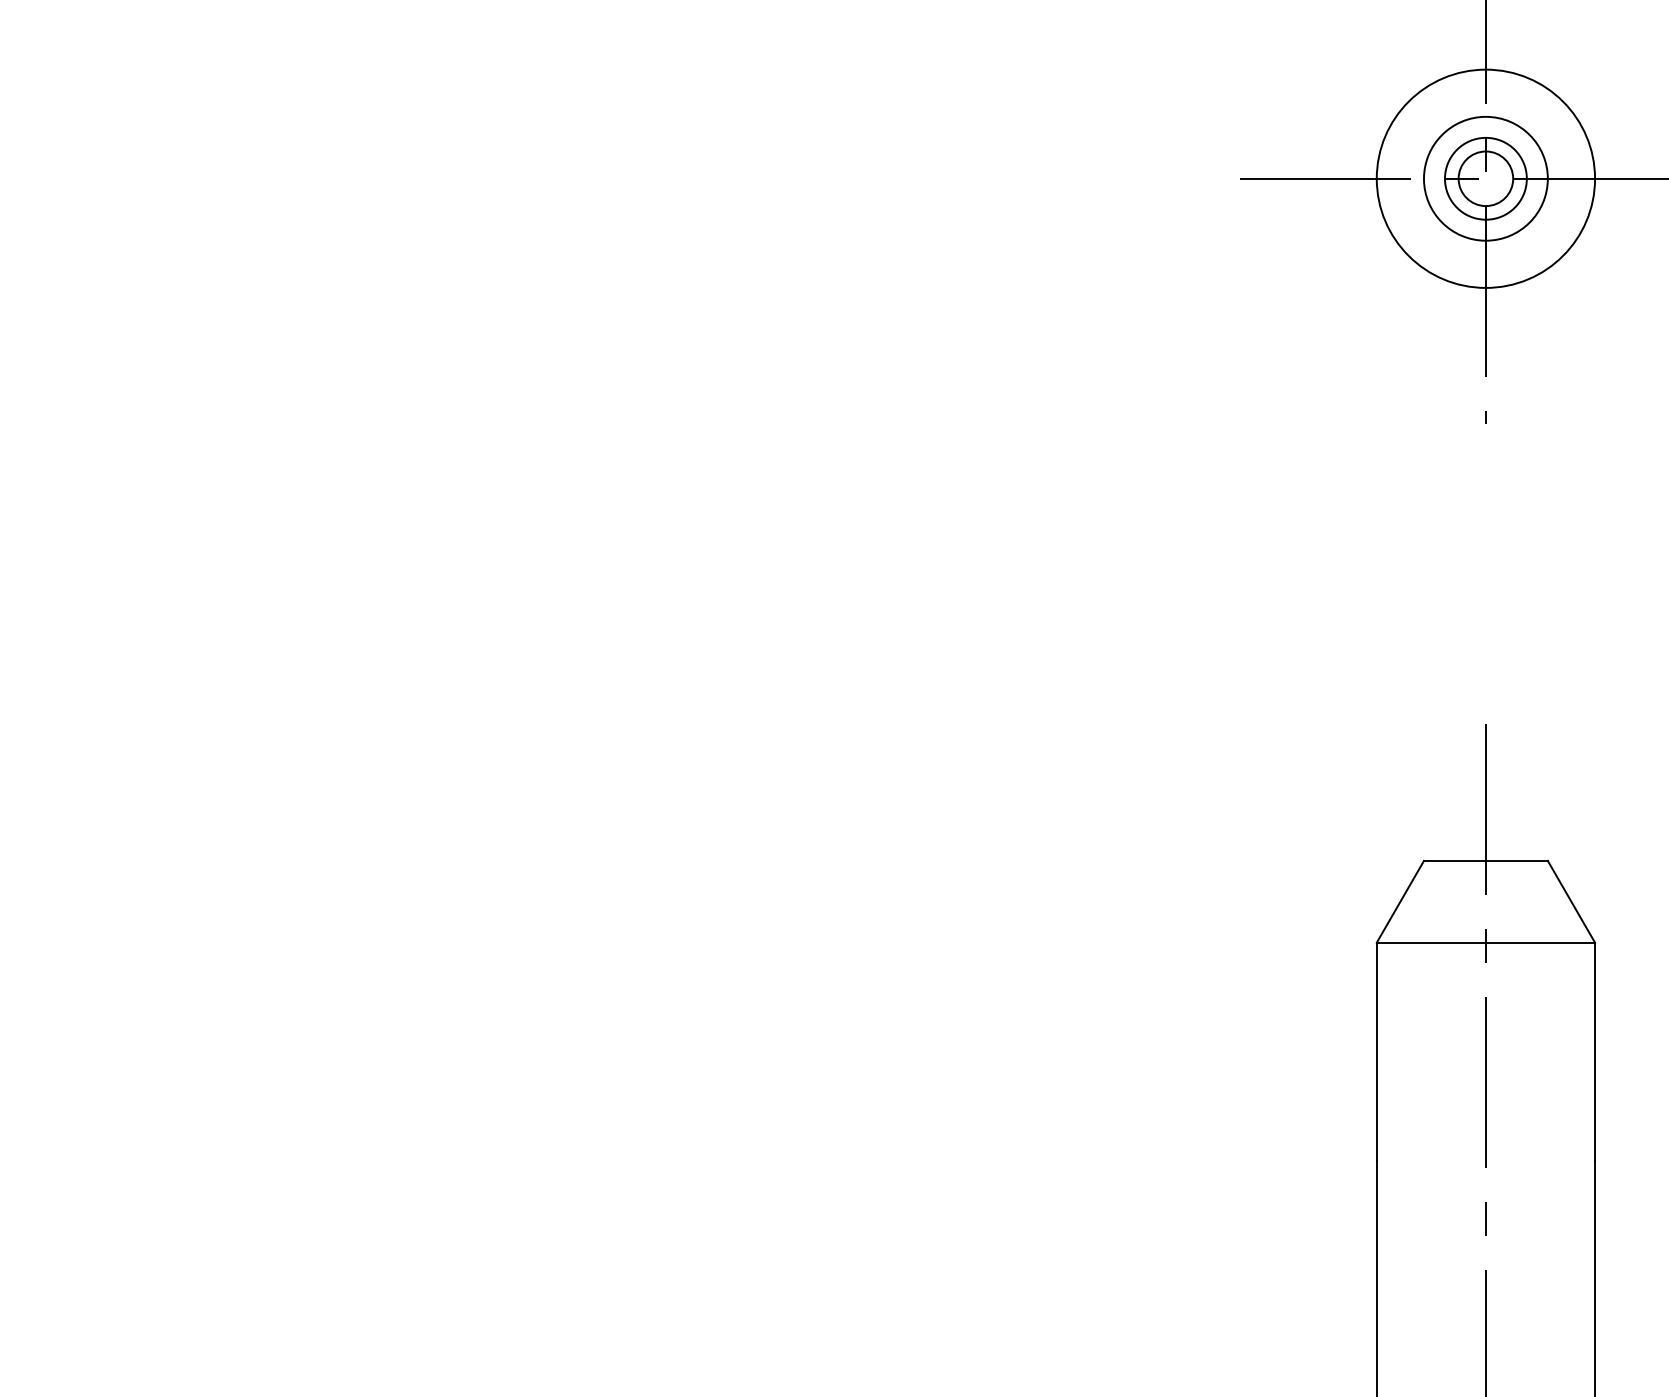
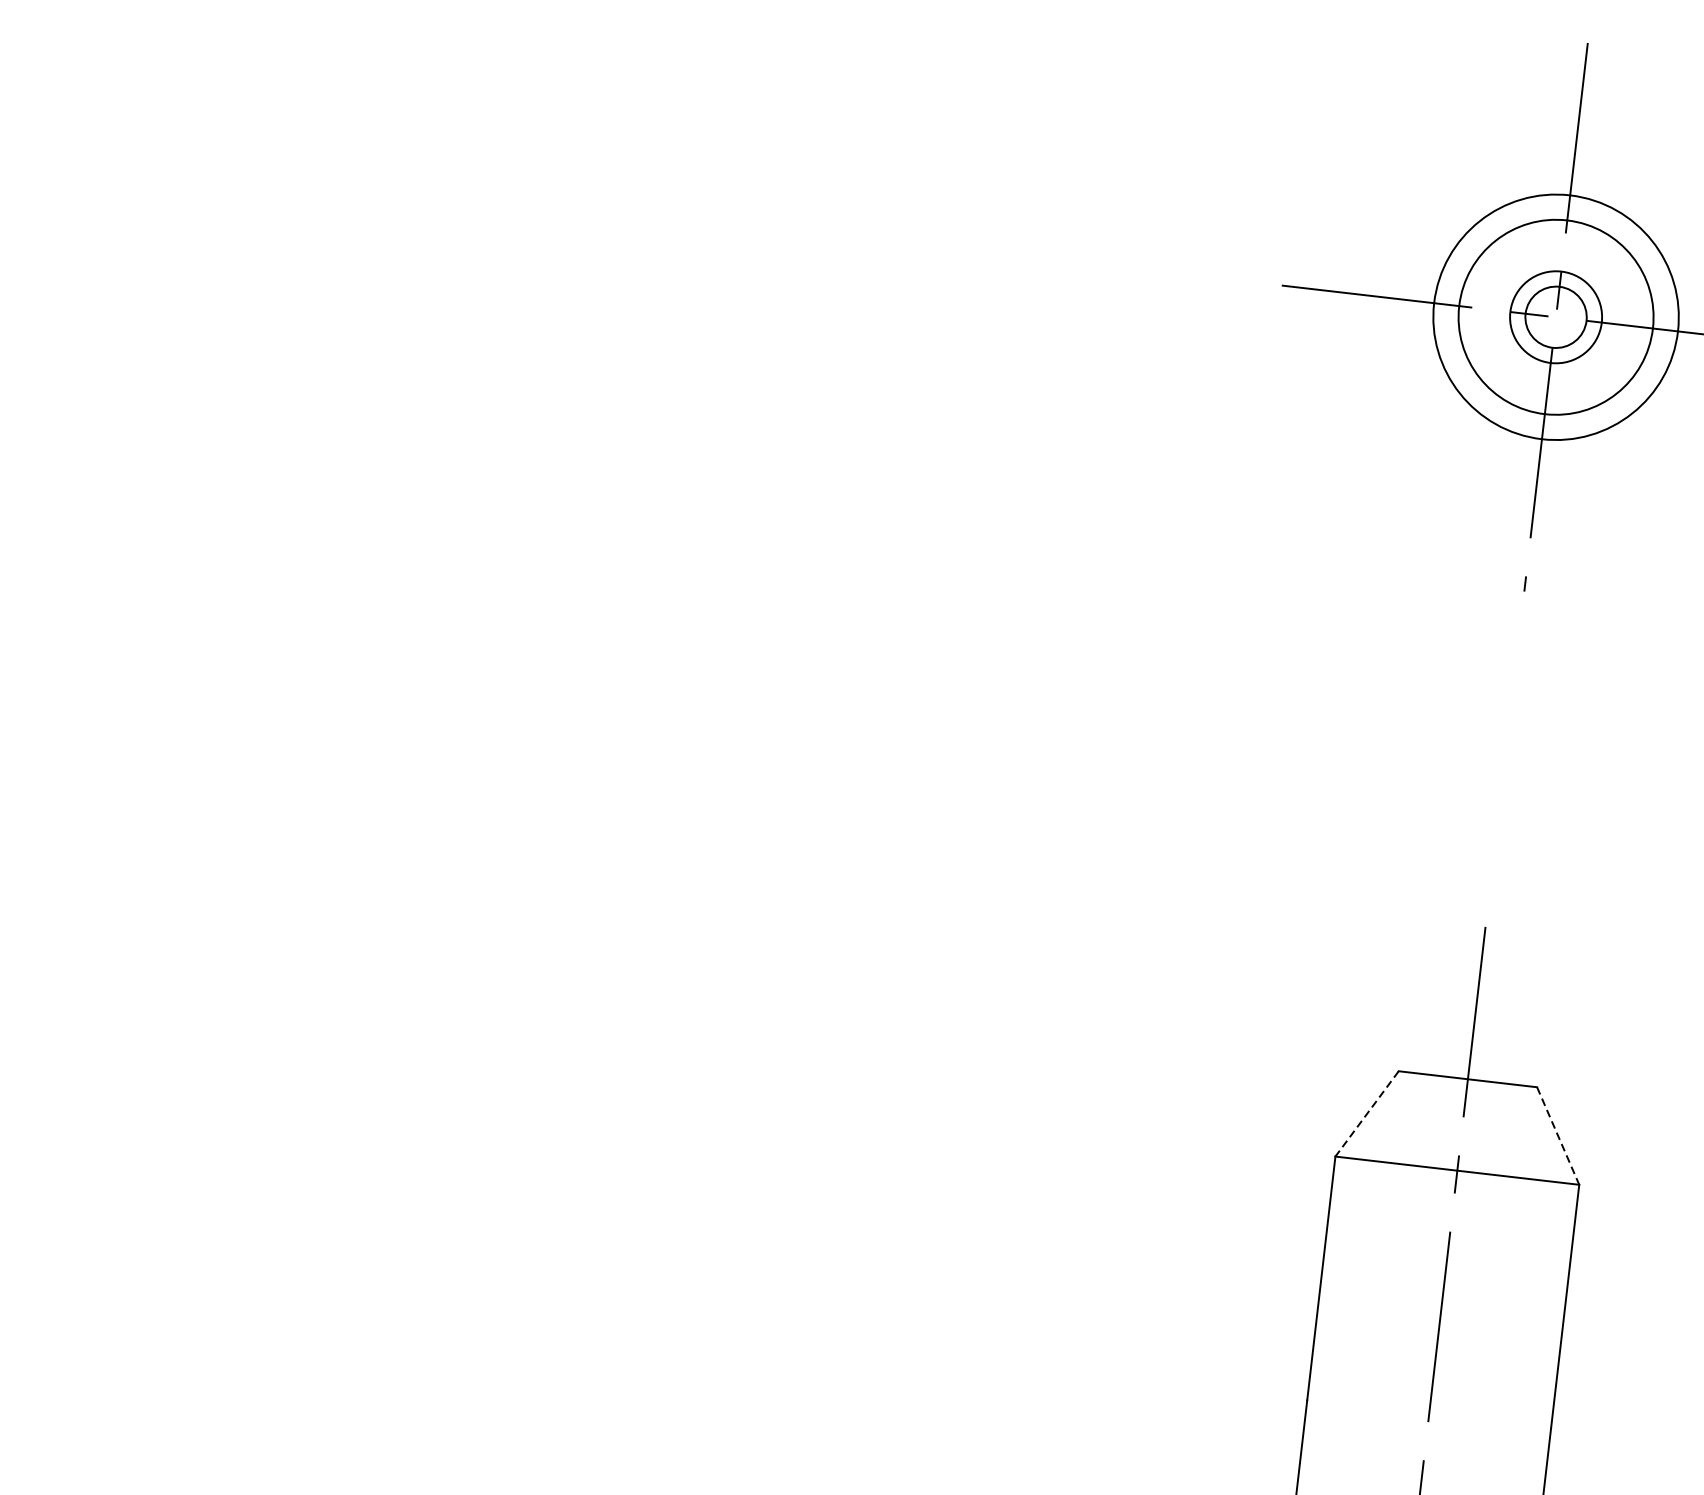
circle: (1485, 178) -> (1555, 316), size x1.4
line: (1400, 902) -> (1367, 1114), solid -> dashed
line: (1571, 902) -> (1558, 1136), solid -> dashed

